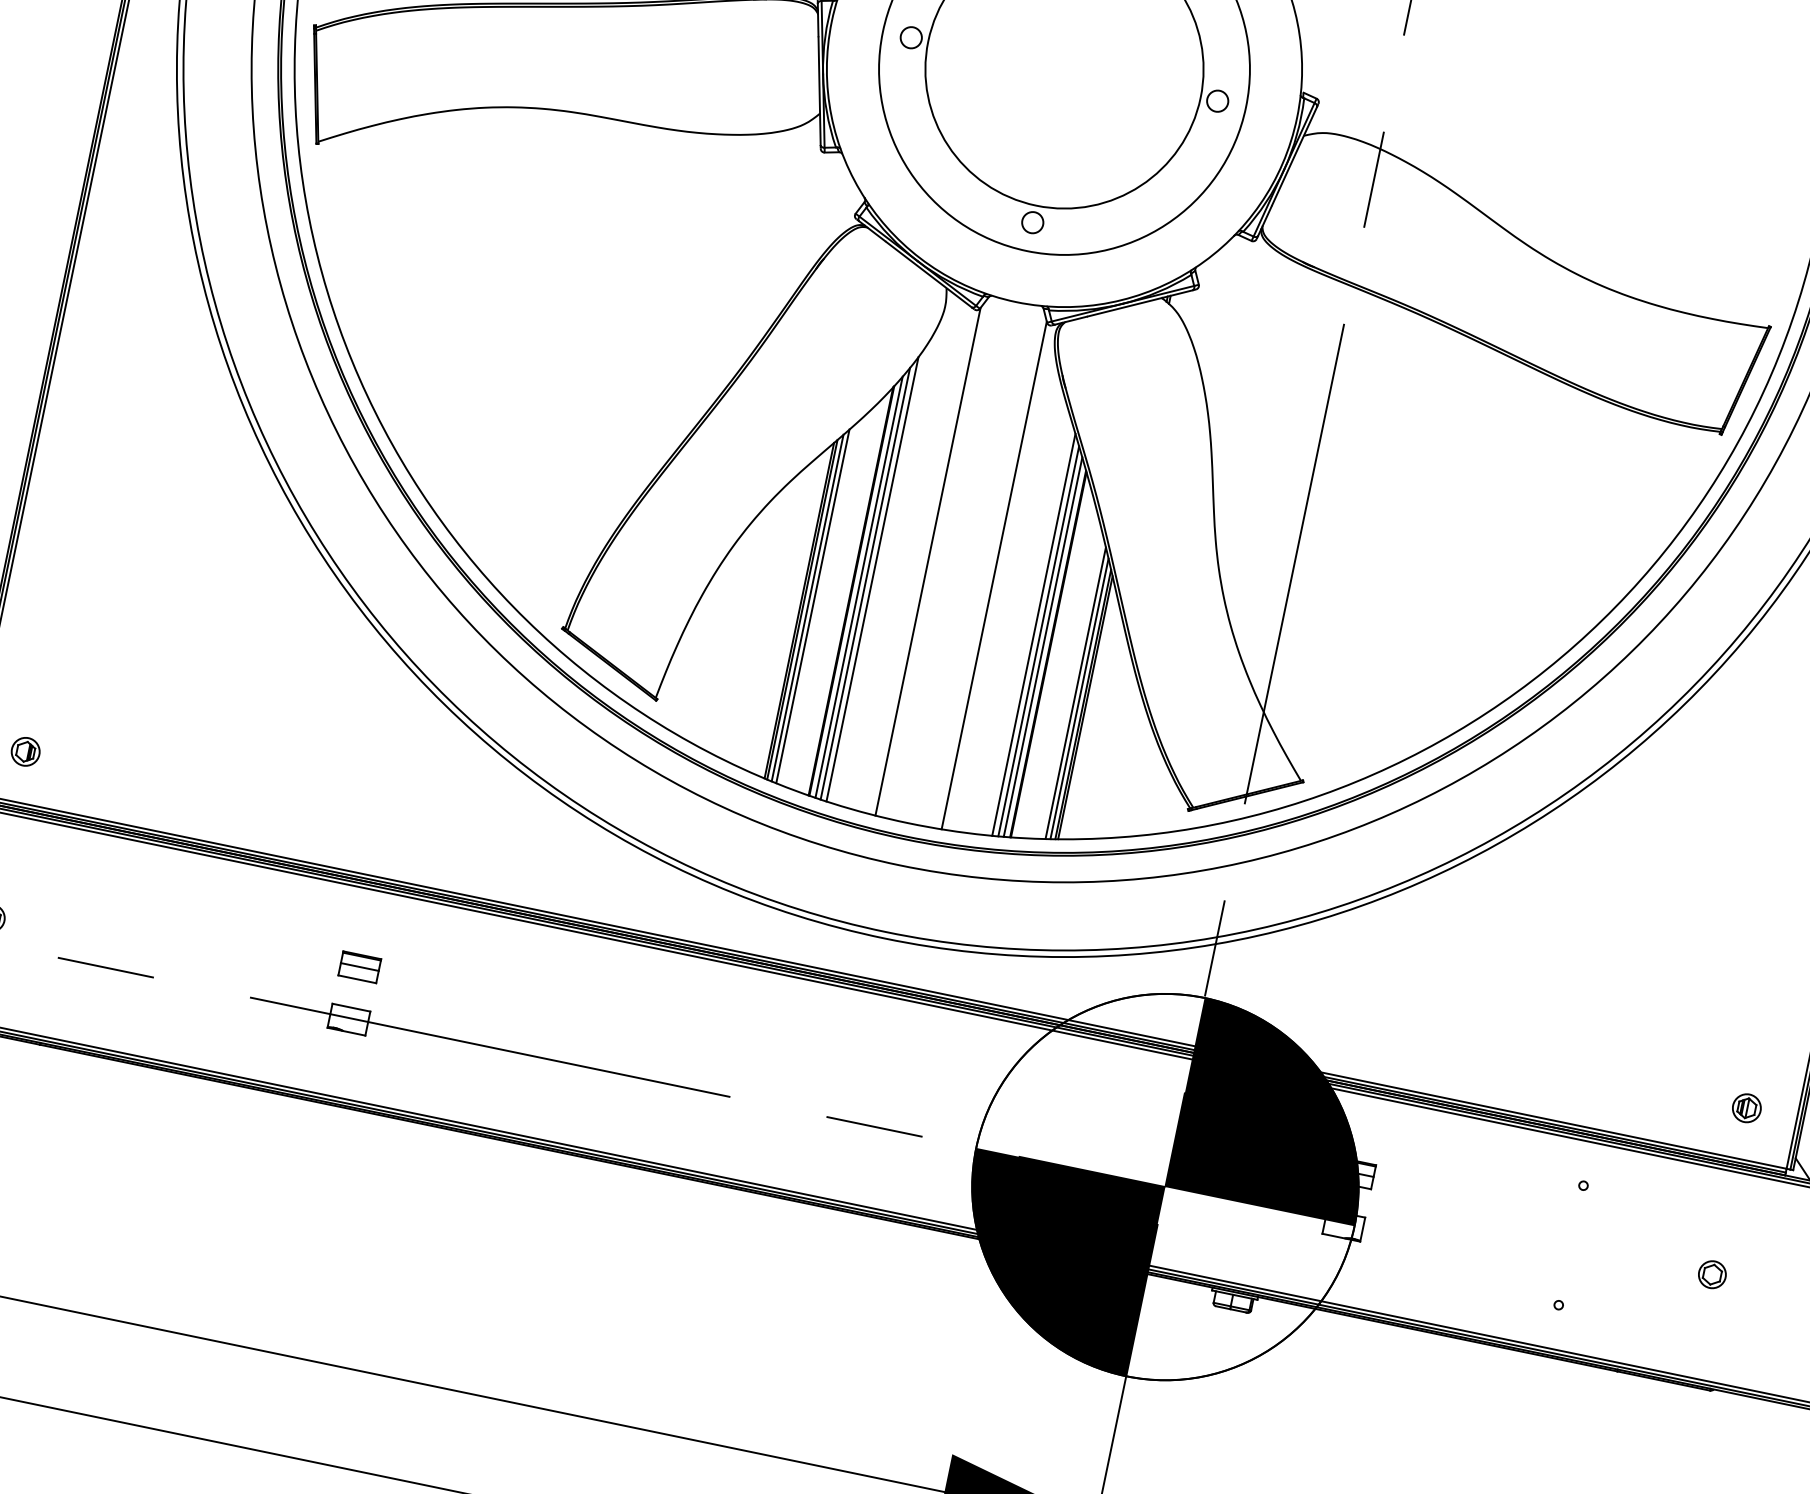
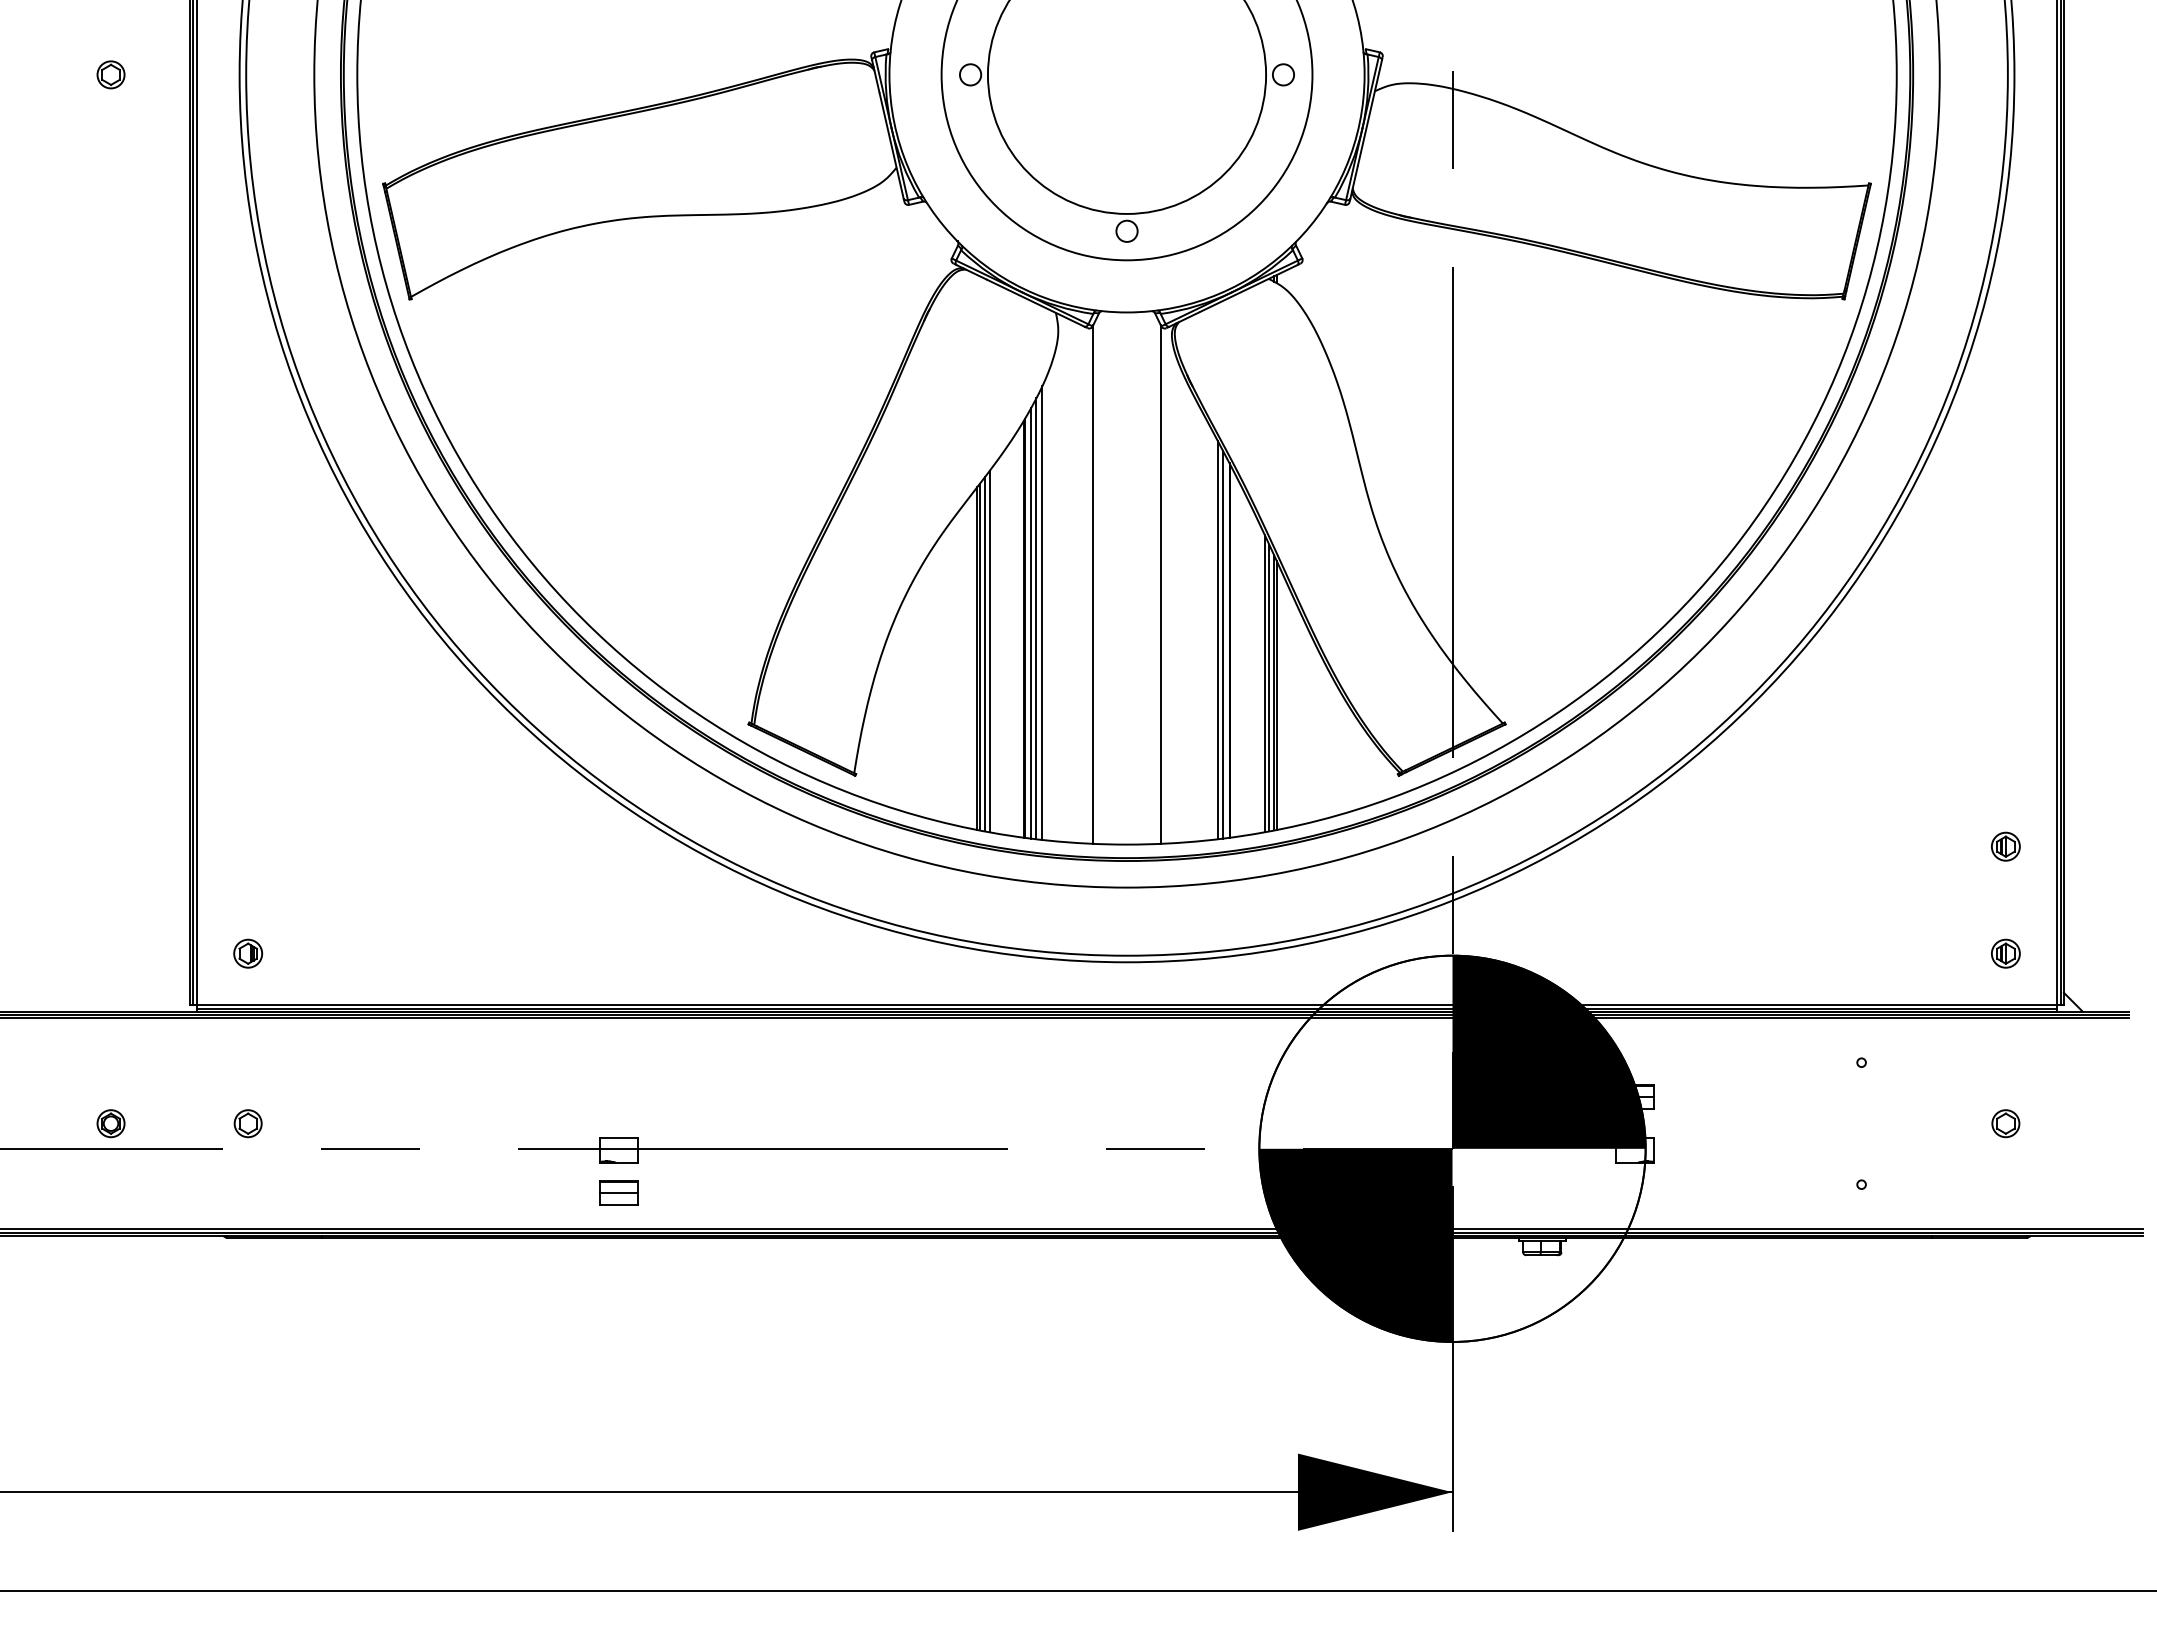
line: (1033, 634) -> (1211, 634), removed
part: (359, 966) -> (618, 1192), moved
part: (1768, 1003) -> (2005, 846), added

